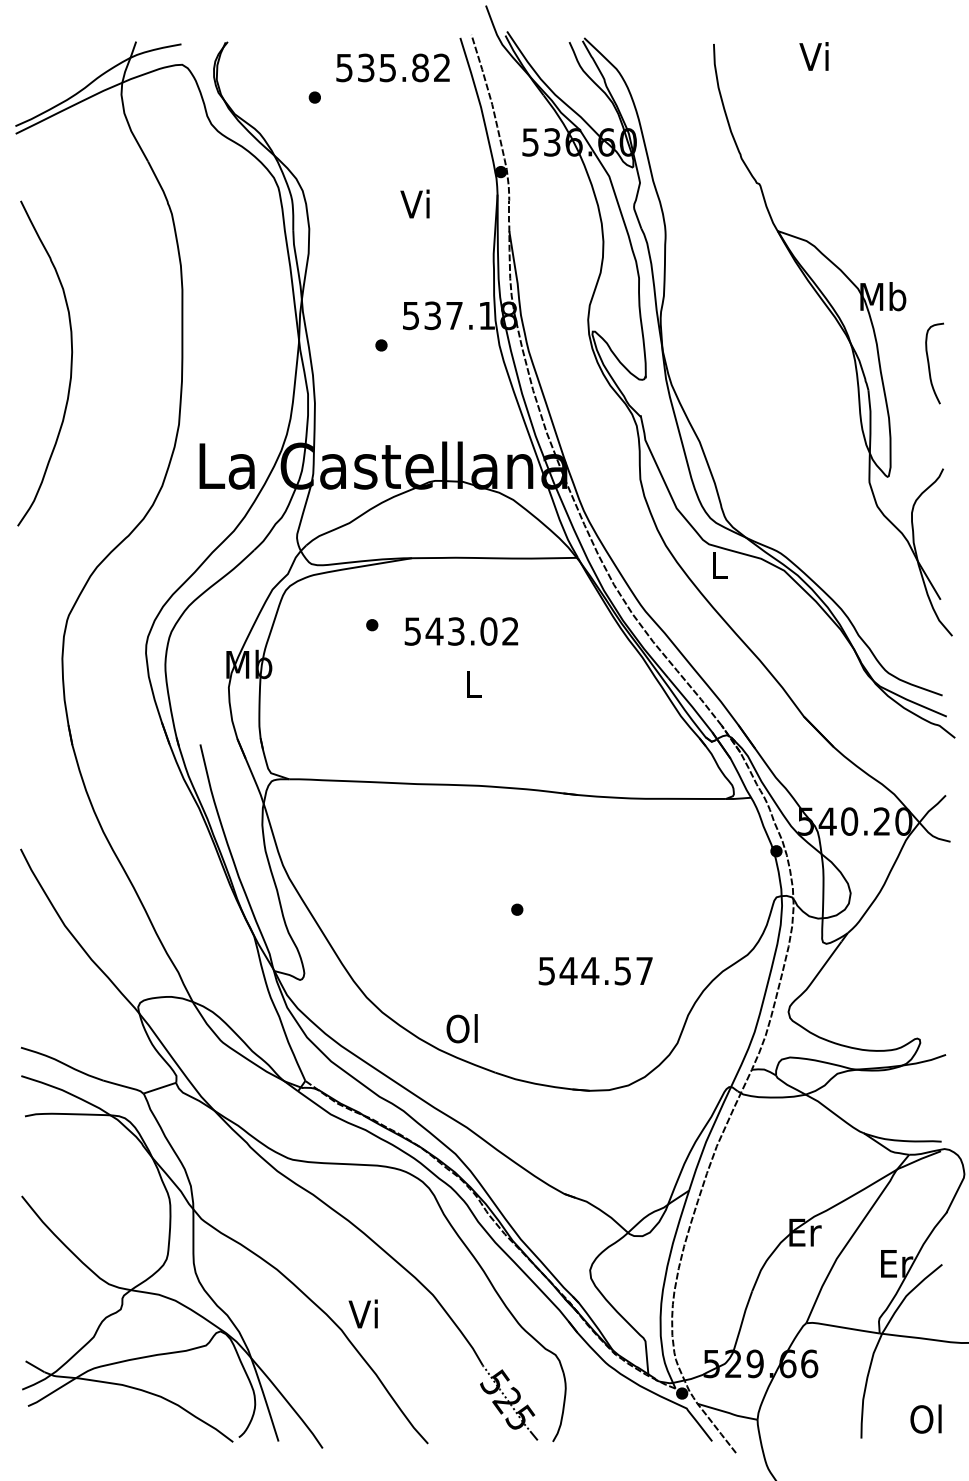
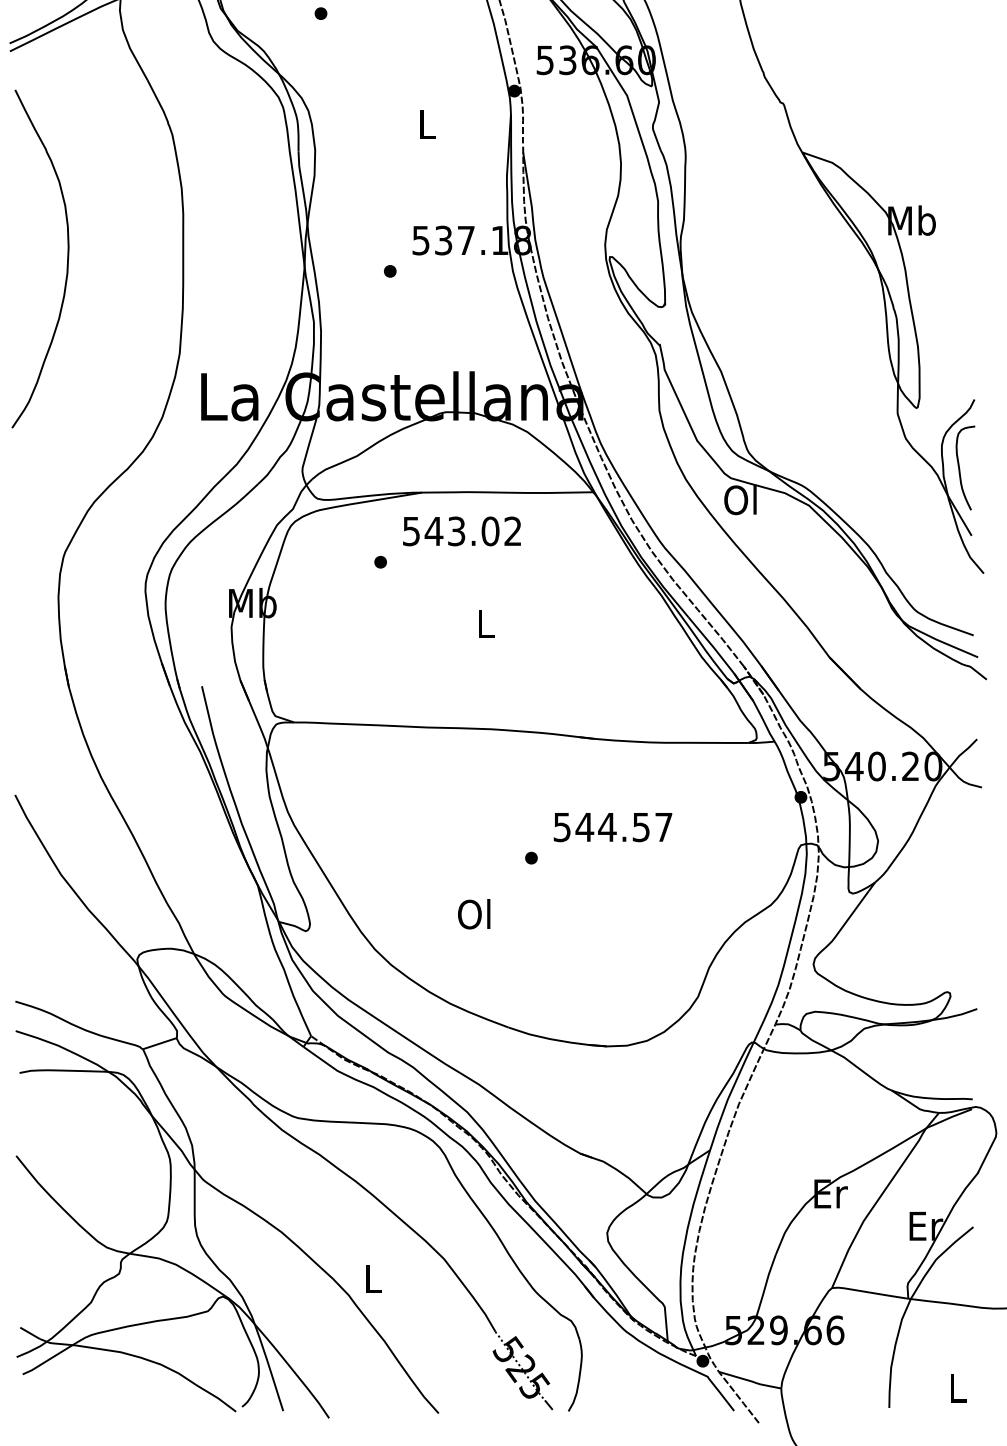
text: (414, 203) -> (424, 123), Vi -> L
curve: (70, 363) -> (66, 258), moved
curve: (929, 363) -> (960, 467), moved
text: (717, 565) -> (739, 500), L -> Ol
text: (461, 631) -> (462, 531), moved
text: (595, 971) -> (612, 827), moved
text: (461, 1028) -> (473, 914), moved
text: (362, 1313) -> (370, 1277), Vi -> L
text: (925, 1418) -> (955, 1387), Ol -> L

